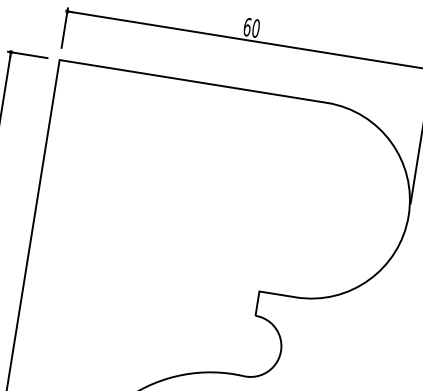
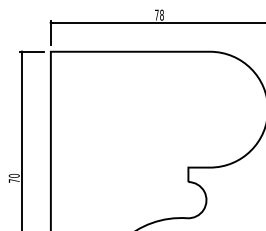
text: (252, 26) -> (159, 14), 60 -> 78

